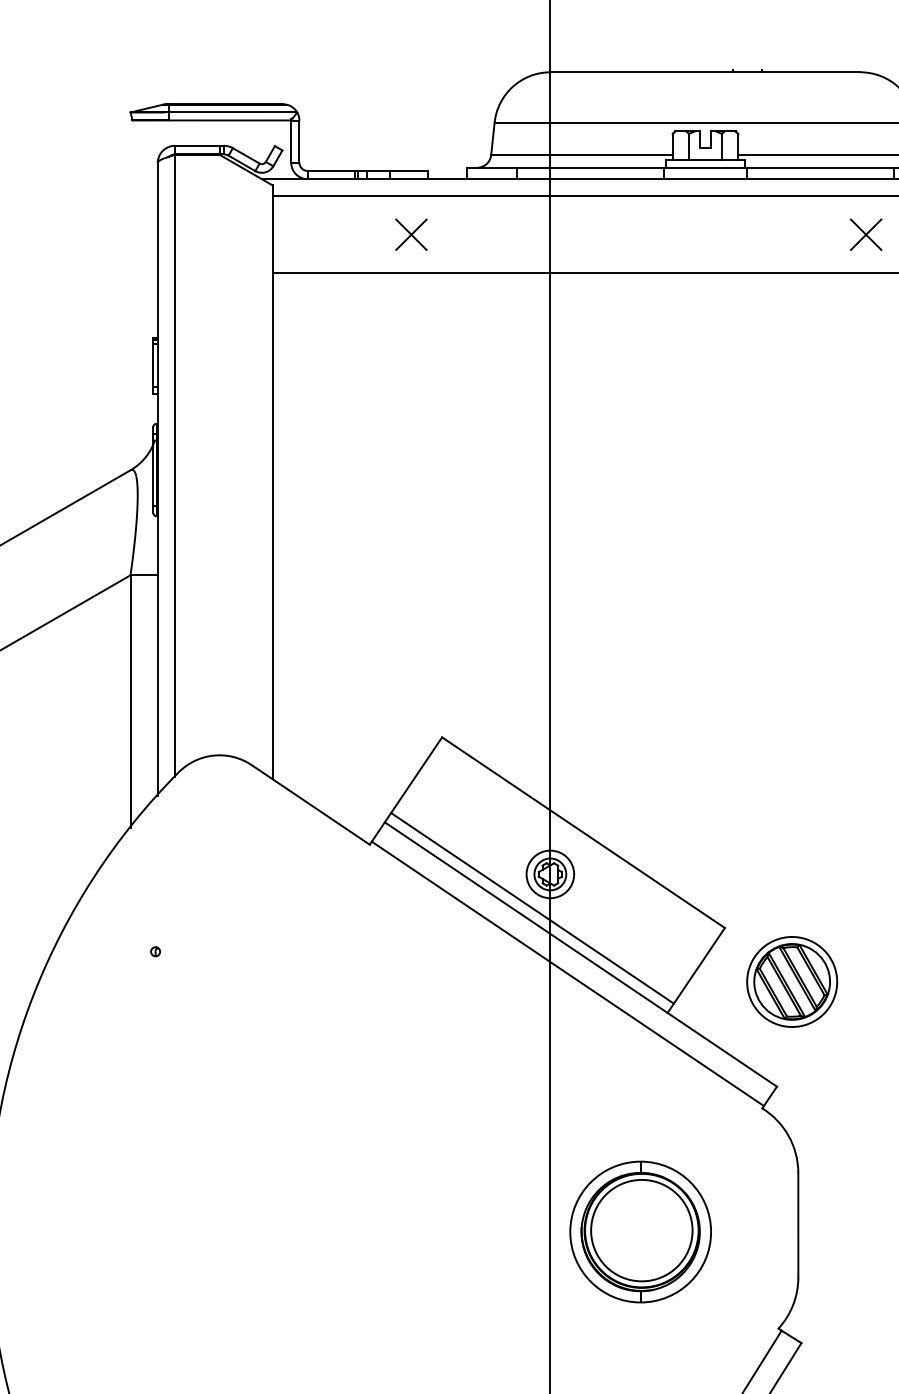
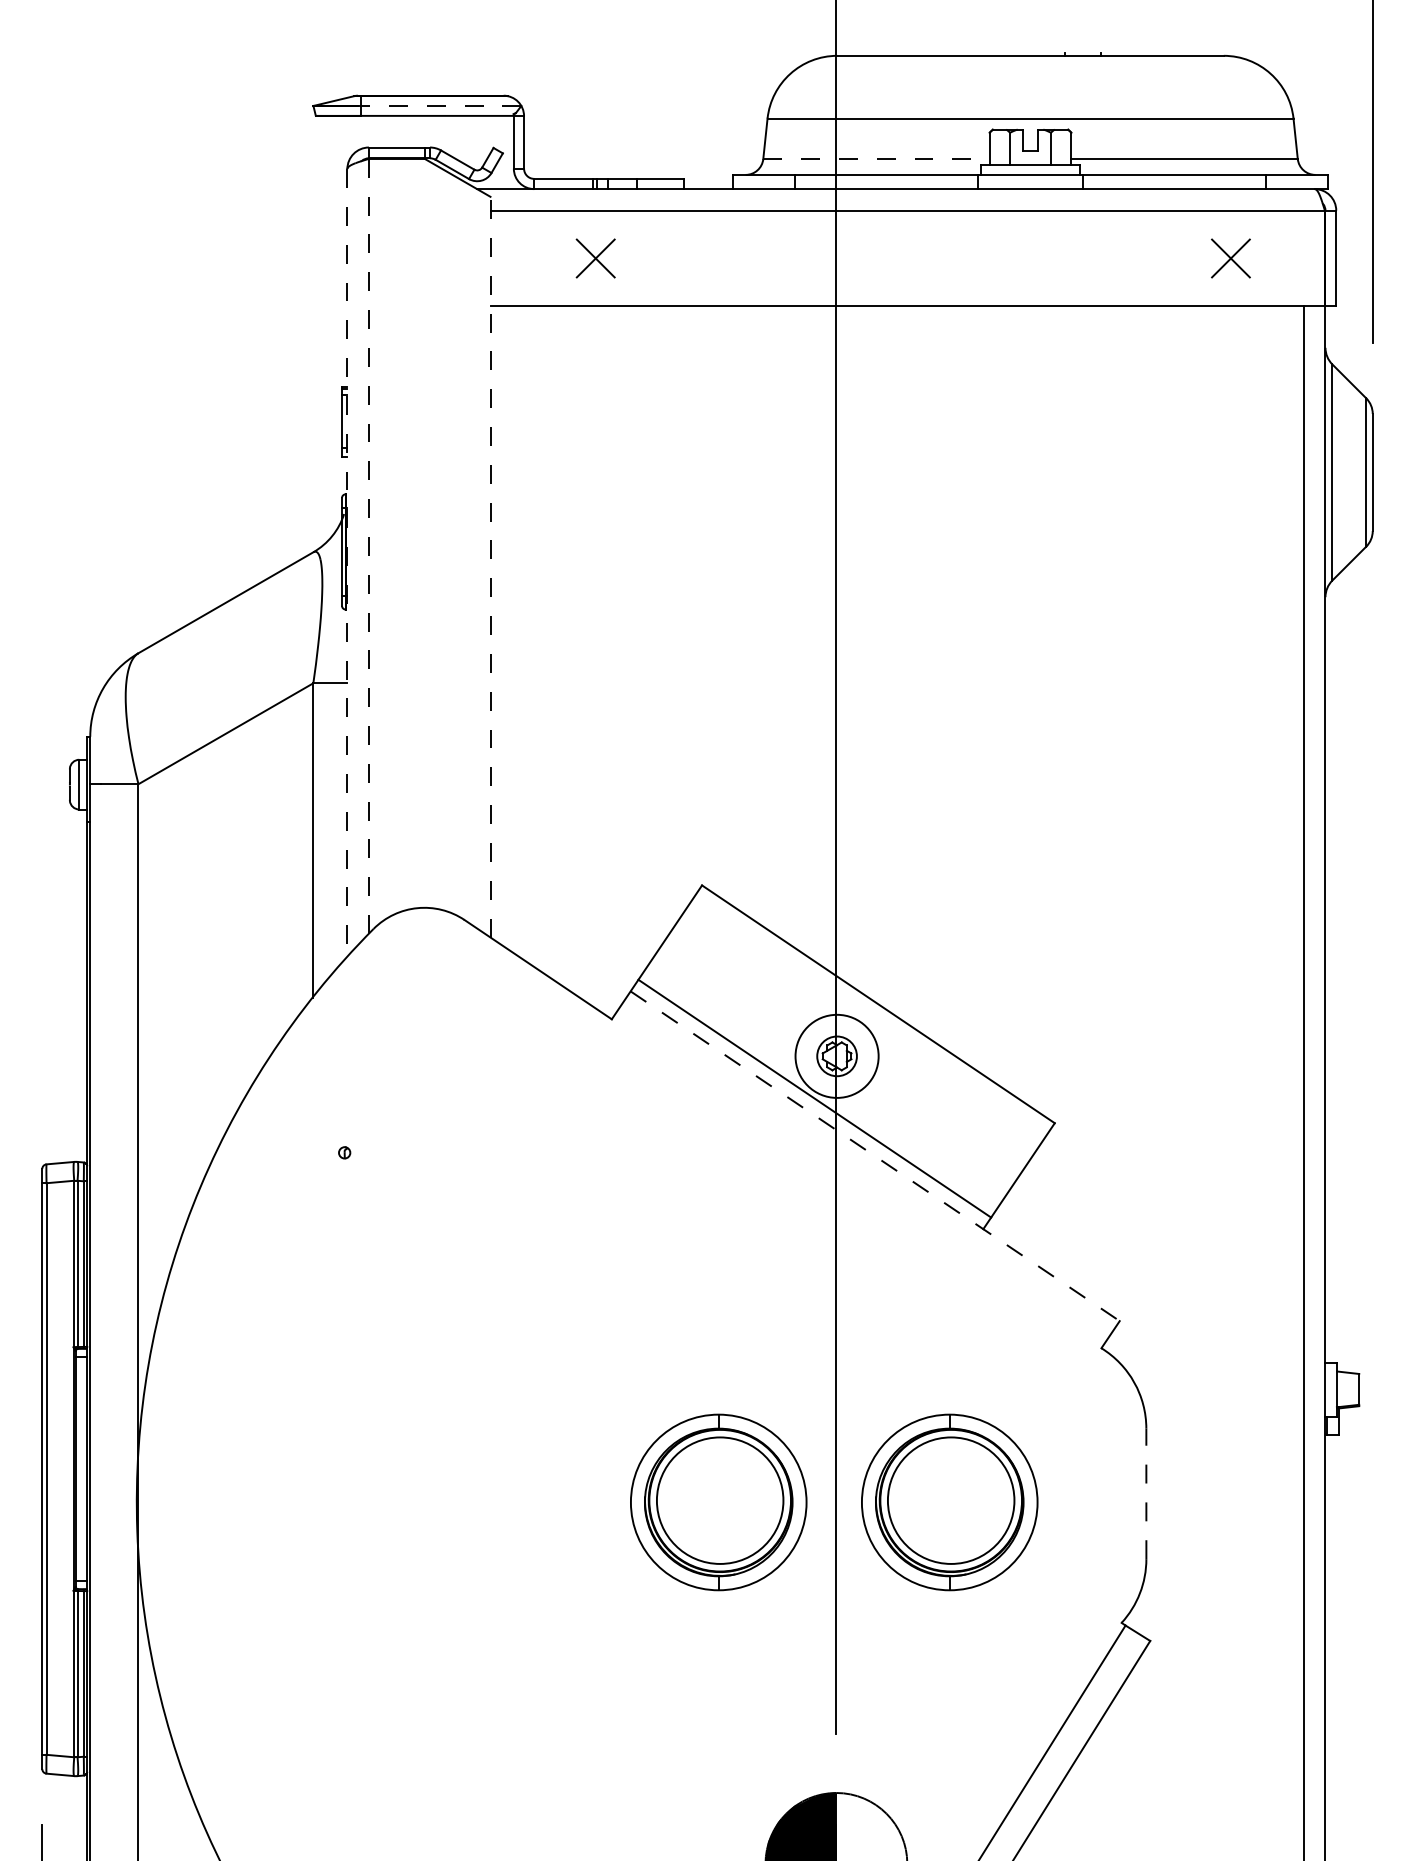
line: (232, 112) -> (440, 105), solid -> dashed
line: (581, 155) -> (876, 159), solid -> dashed
part: (411, 234) -> (595, 258), moved
line: (174, 465) -> (368, 546), solid -> dashed
line: (157, 480) -> (347, 564), solid -> dashed
line: (272, 481) -> (490, 566), solid -> dashed
circle: (549, 874) -> (836, 1056), size x1.4
line: (581, 954) -> (875, 1156), solid -> dashed
line: (567, 973) -> (858, 1180), removed
part: (792, 981) -> (1138, 1190), removed
line: (798, 1224) -> (1146, 1493), solid -> dashed
part: (455, 1232) -> (718, 1502), added

